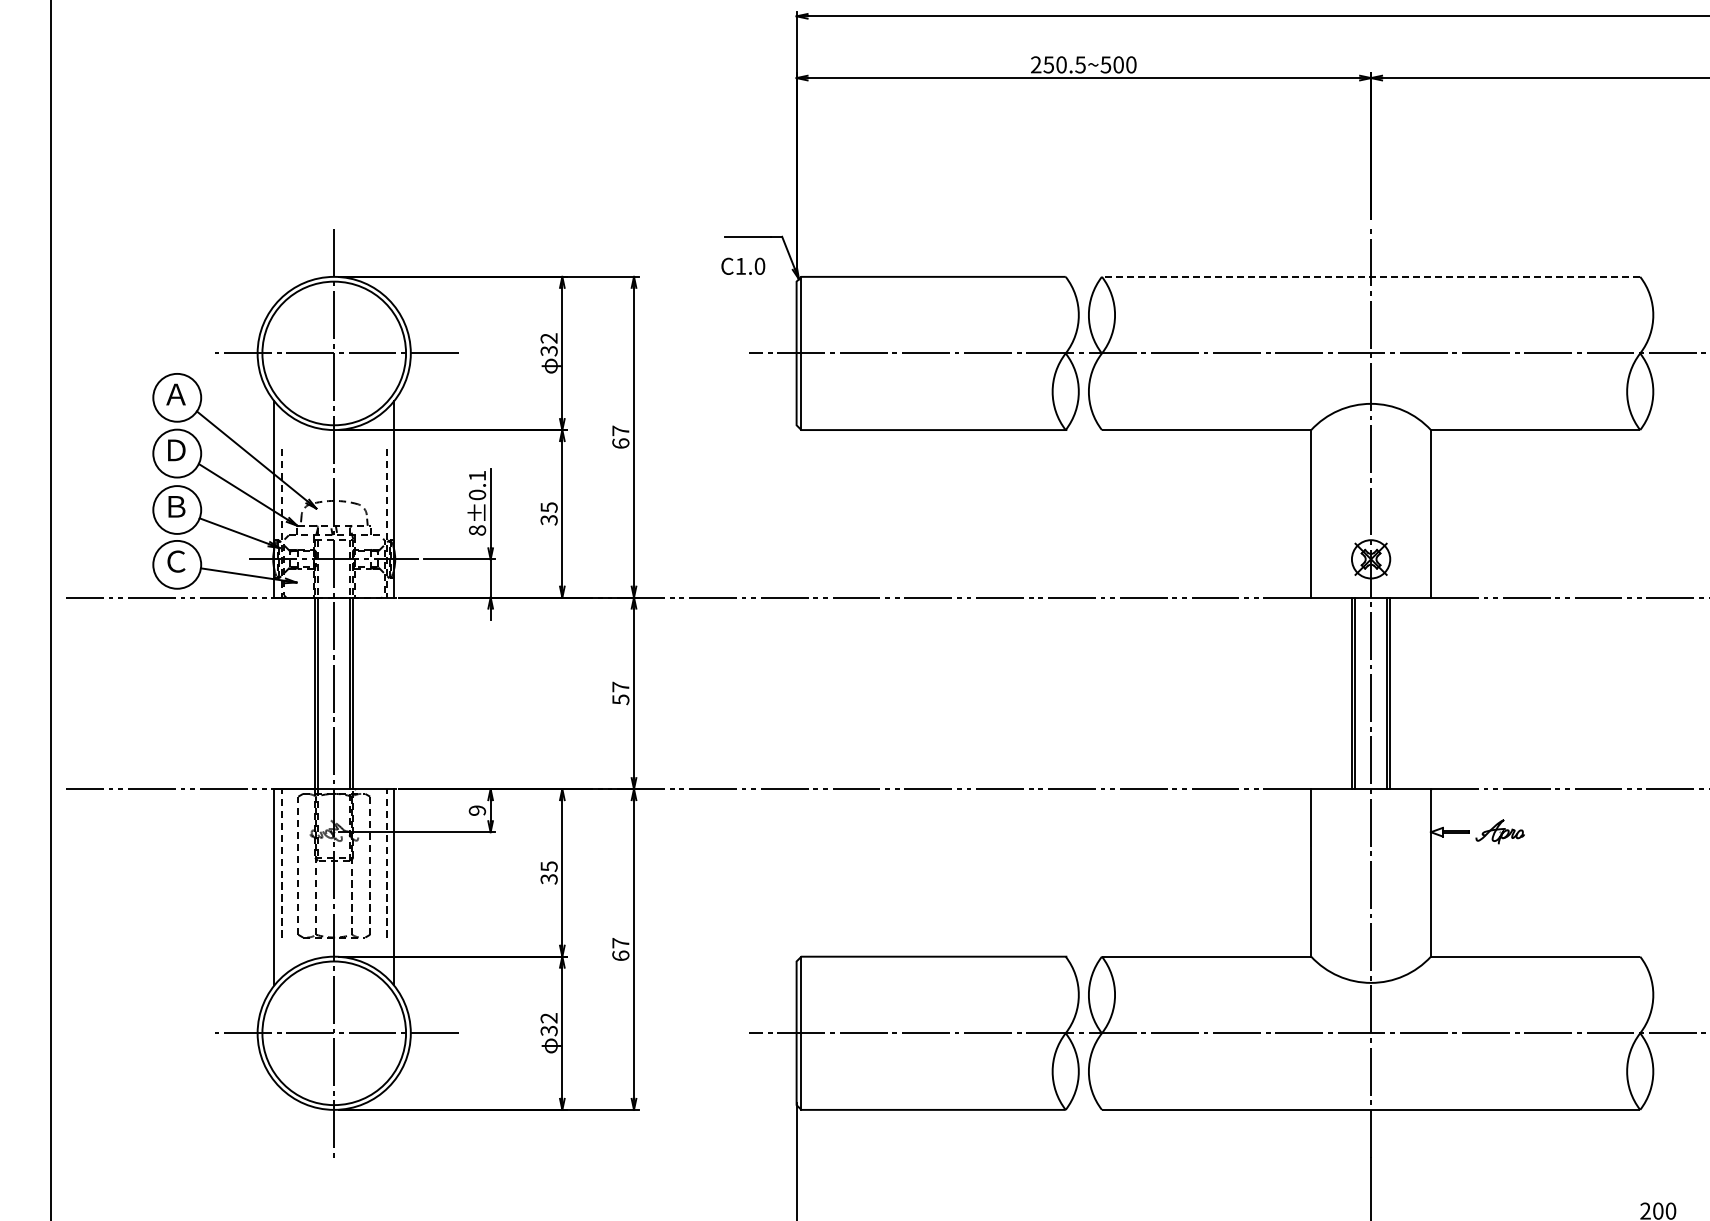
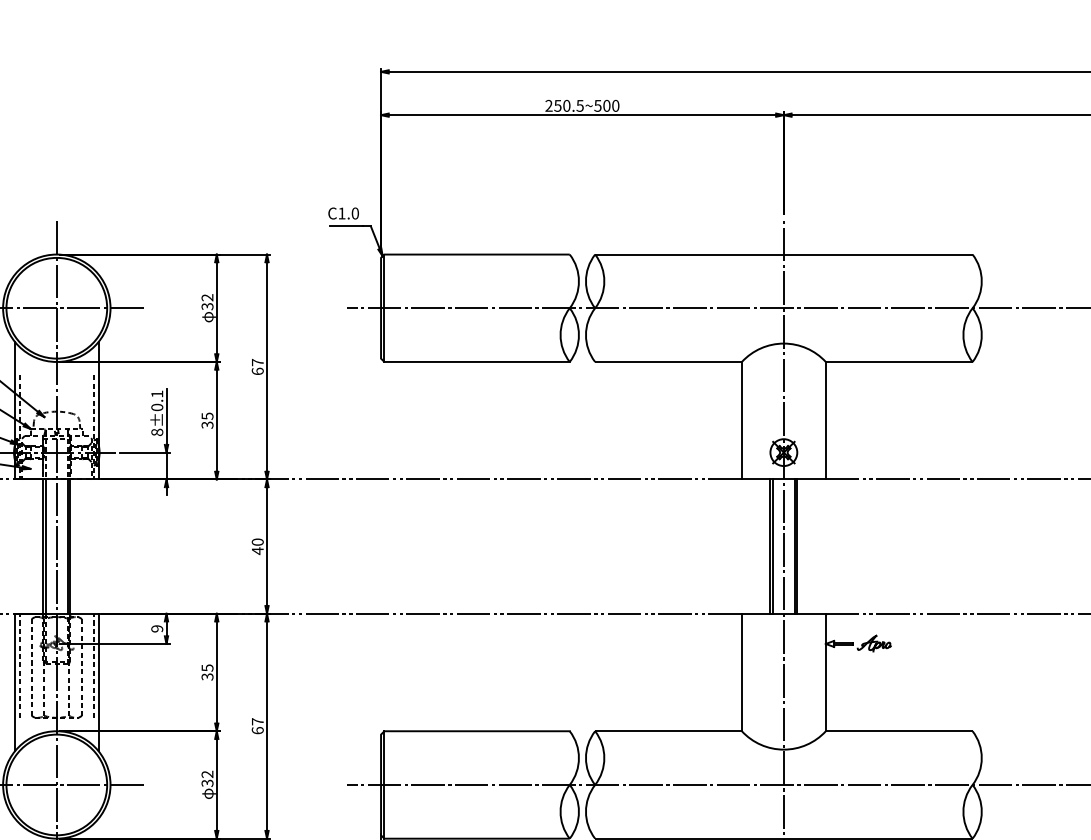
text: (743, 265) -> (343, 212), moved
line: (1370, 276) -> (783, 254), dashed -> solid
text: (620, 693) -> (257, 546), 57 -> 40

